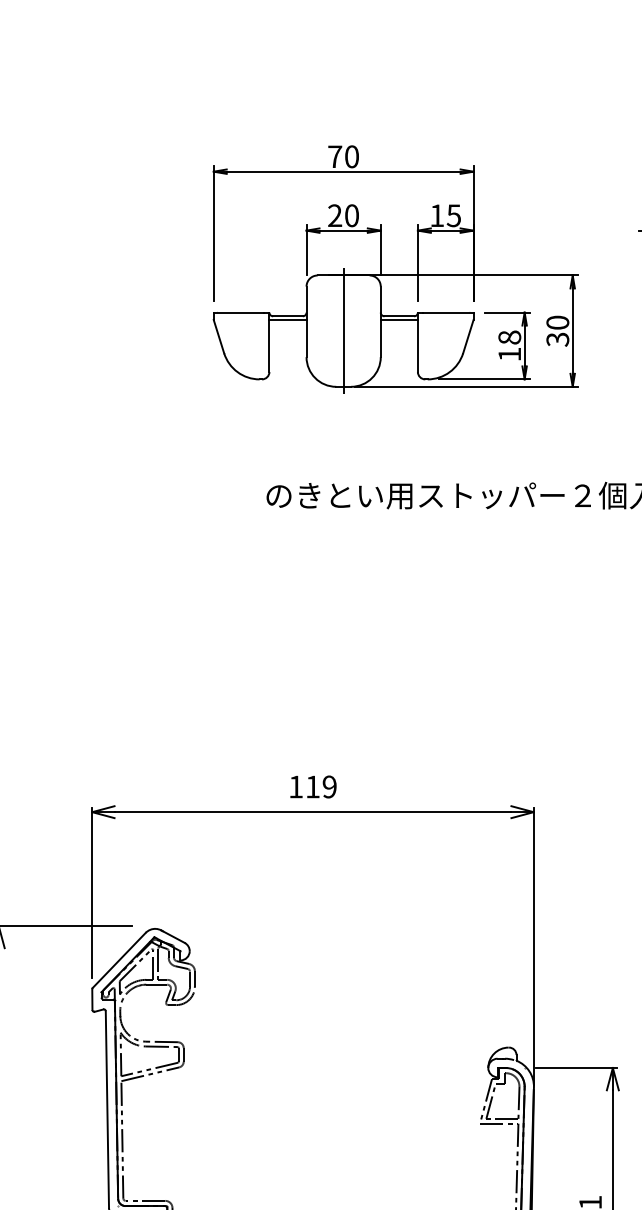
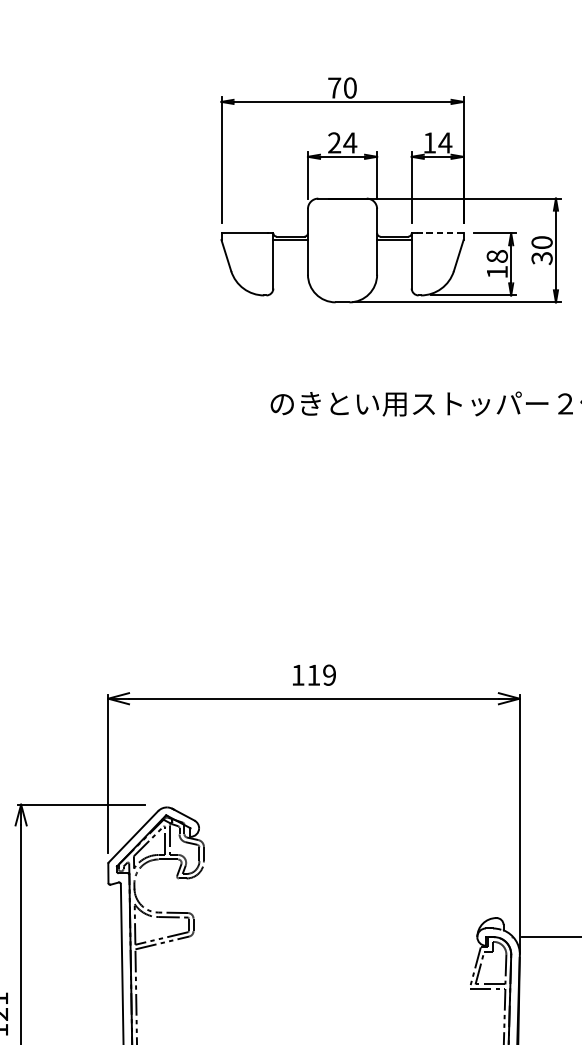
text: (351, 215) -> (349, 142), 20 -> 24
text: (453, 215) -> (444, 142), 15 -> 14
line: (448, 312) -> (440, 233), solid -> dashed
line: (343, 330) -> (342, 249), removed

